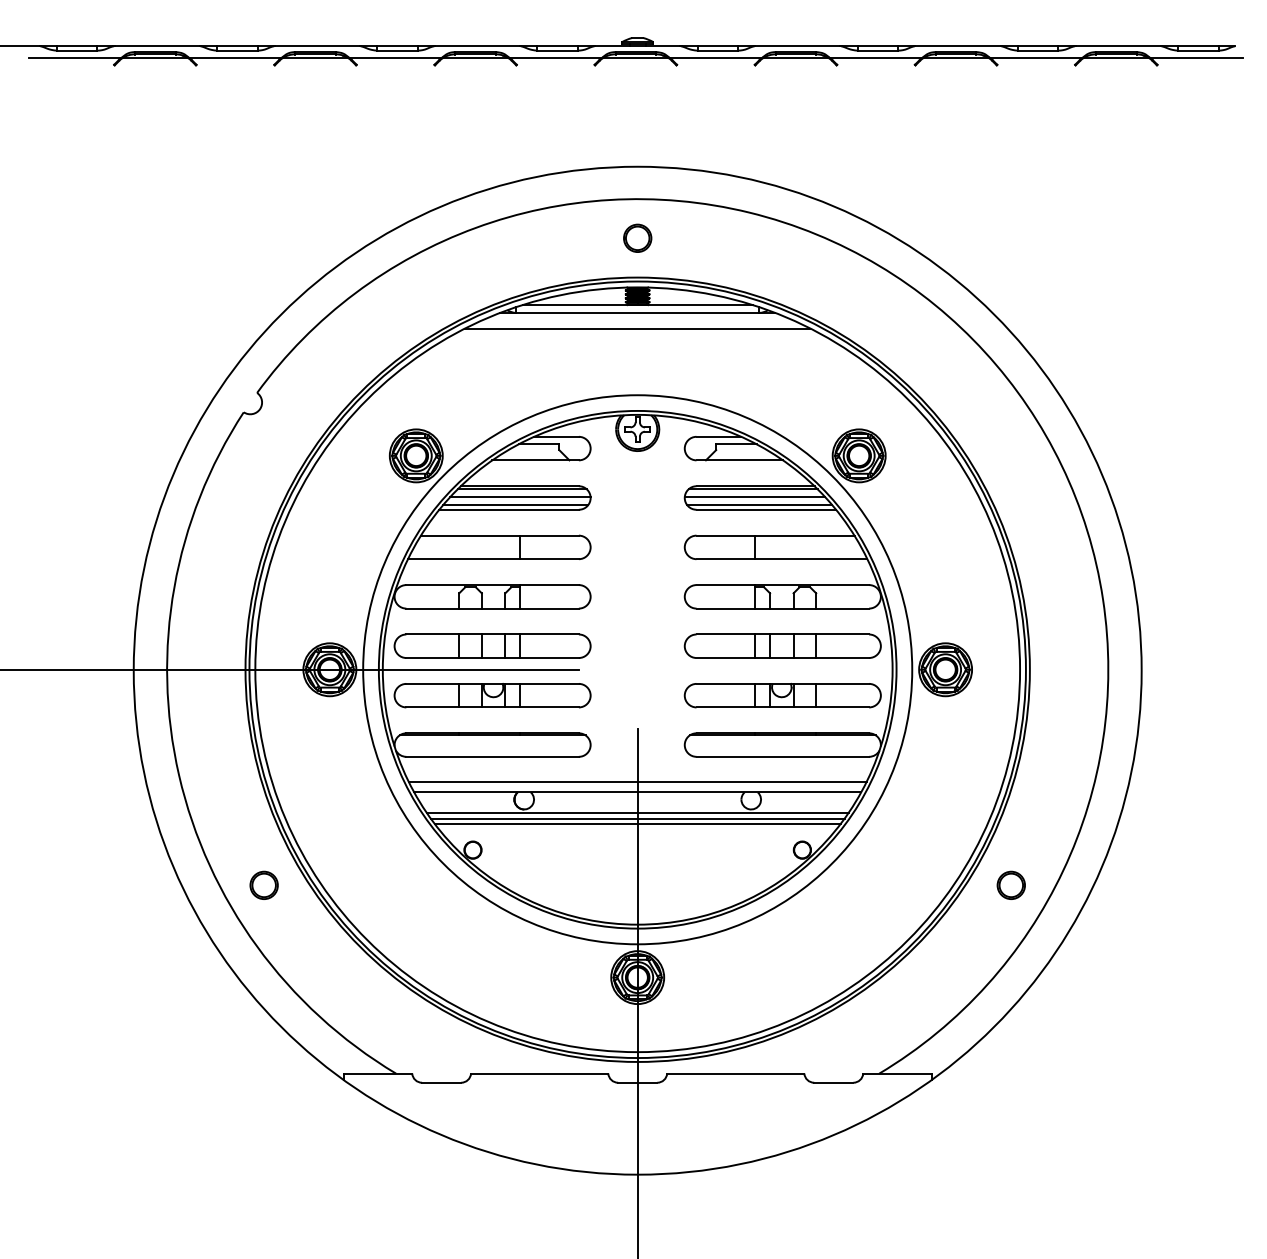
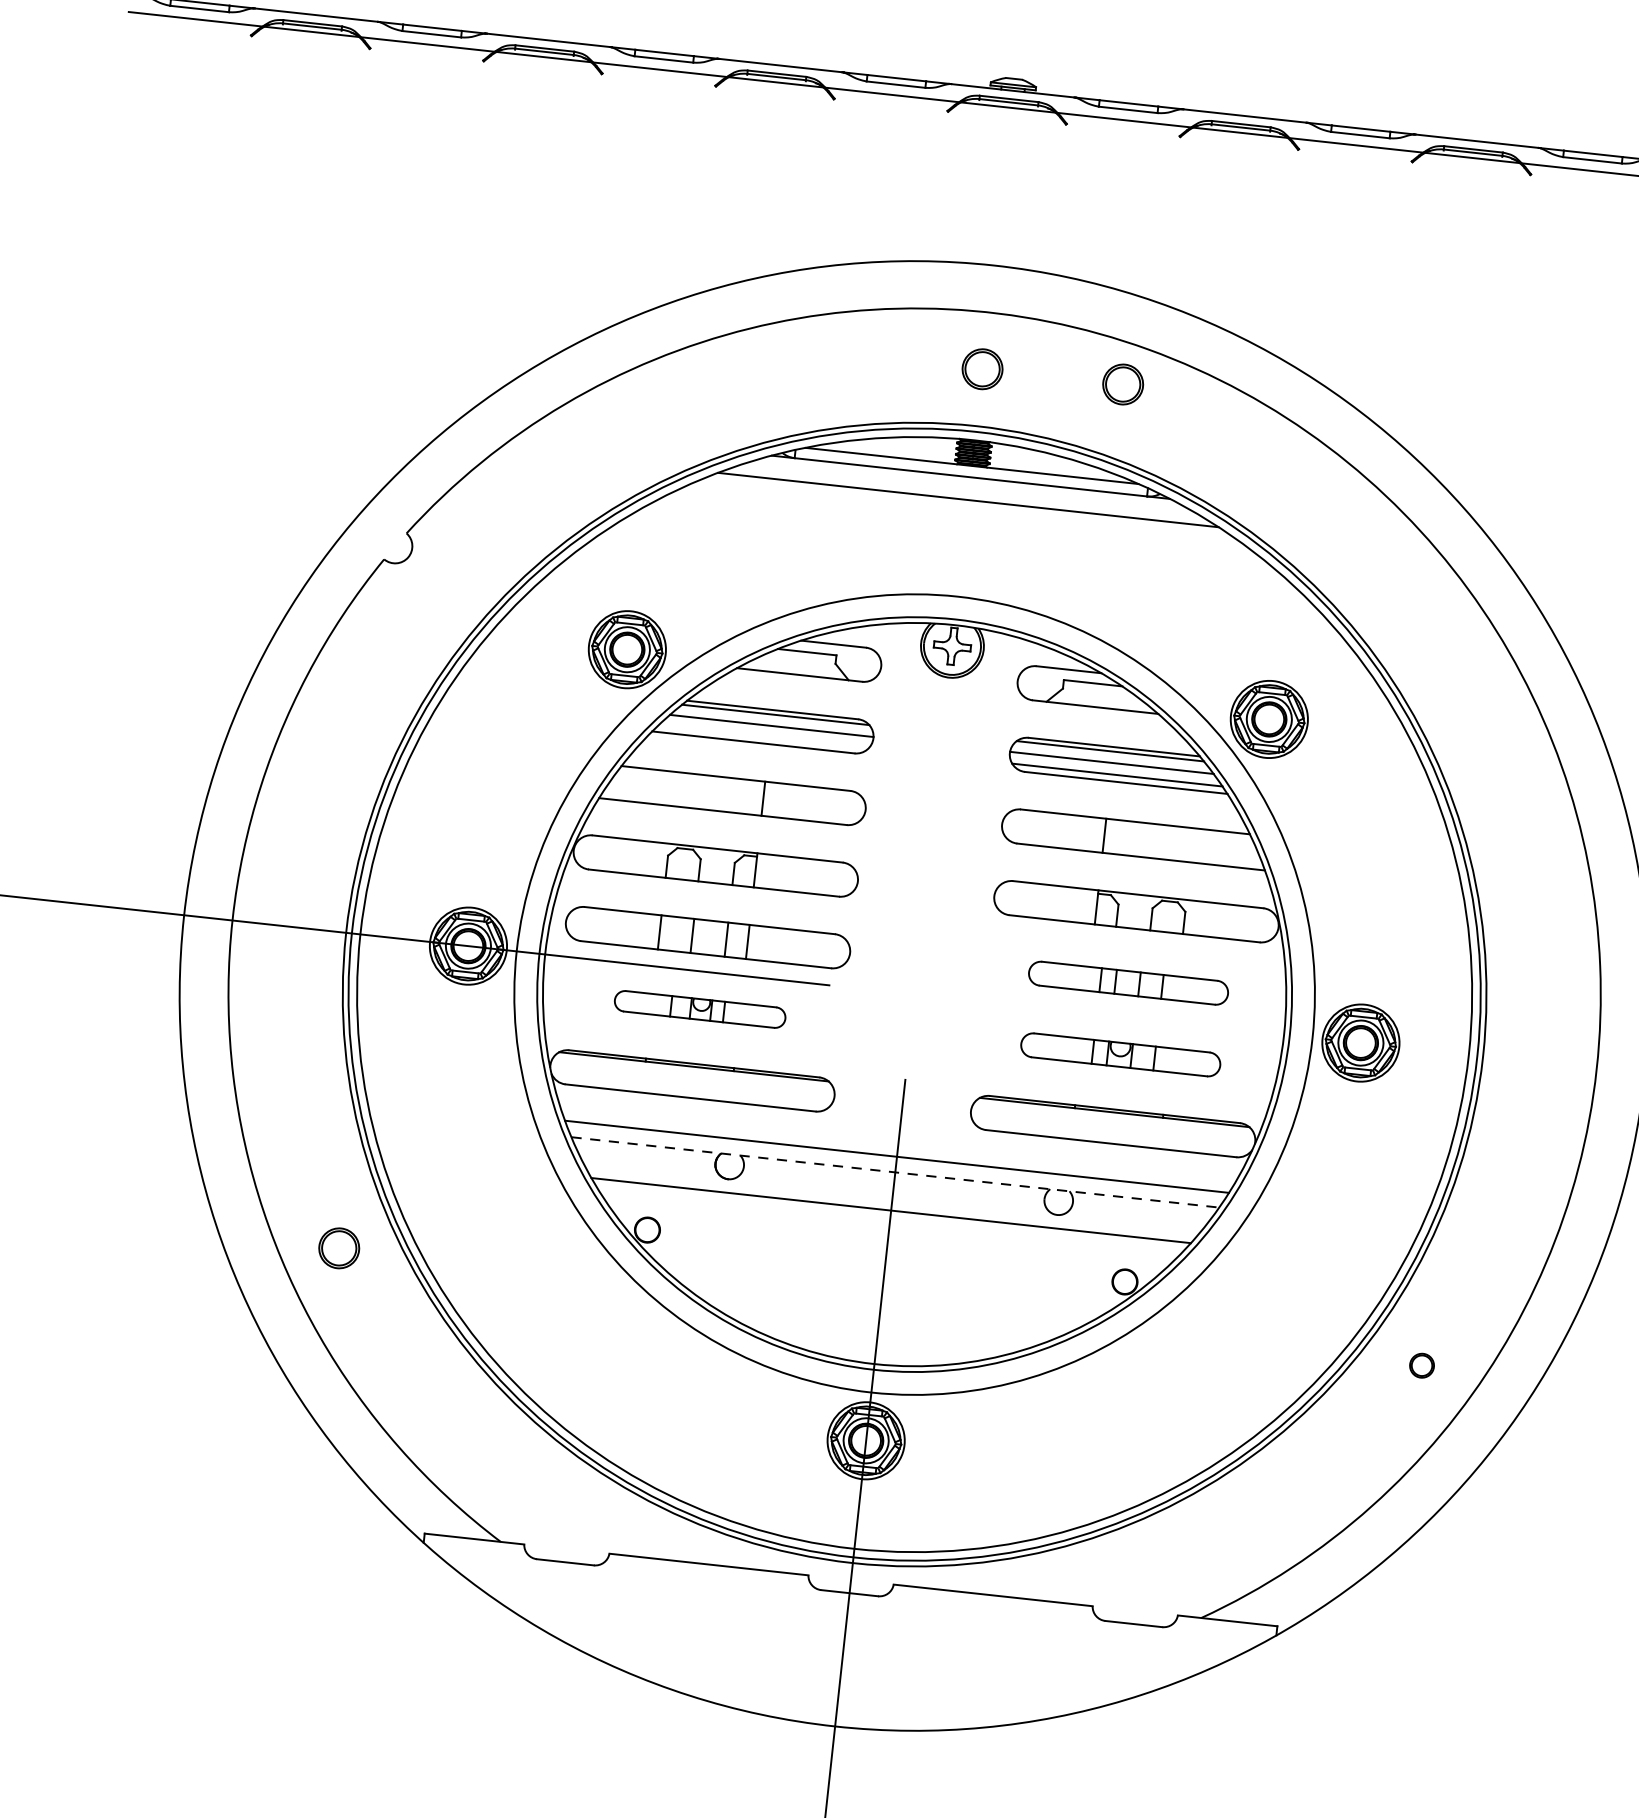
part: (734, 237) -> (1122, 383), added
line: (515, 505) -> (763, 737), removed
part: (782, 645) -> (1128, 982), size x0.7
part: (492, 695) -> (700, 1009), size x0.6
part: (782, 695) -> (1120, 1054), size x0.7
line: (638, 792) -> (896, 1172), solid -> dashed
line: (637, 812) -> (891, 1201), removed
line: (637, 823) -> (890, 1217), removed
part: (1010, 884) -> (1421, 1364), size x0.6

